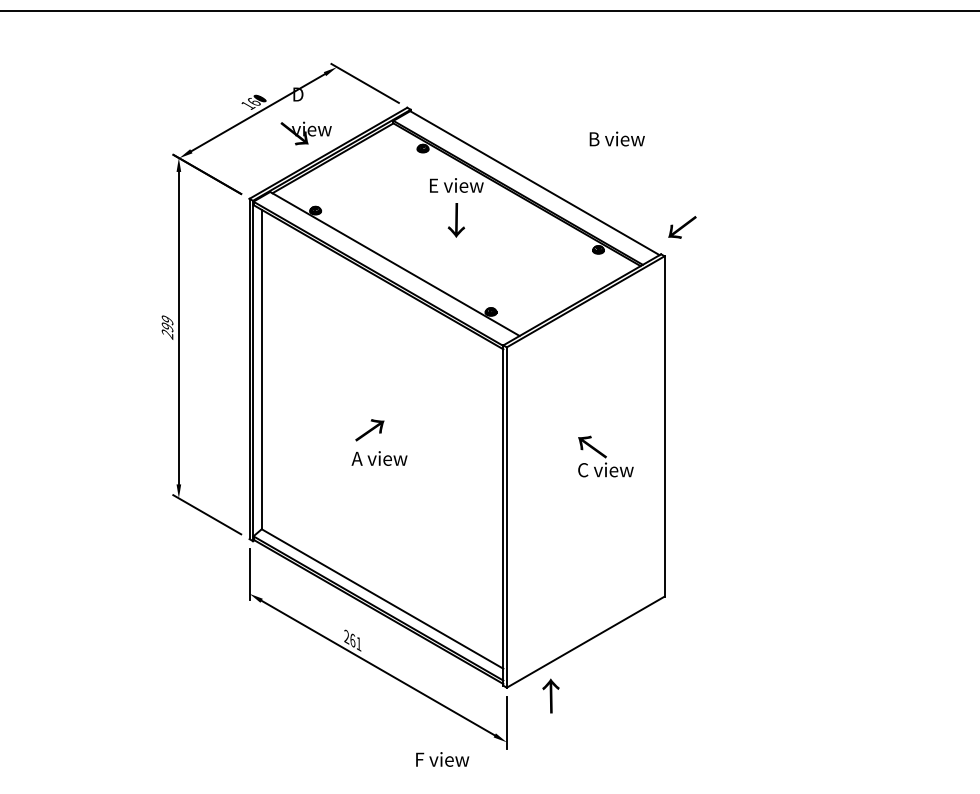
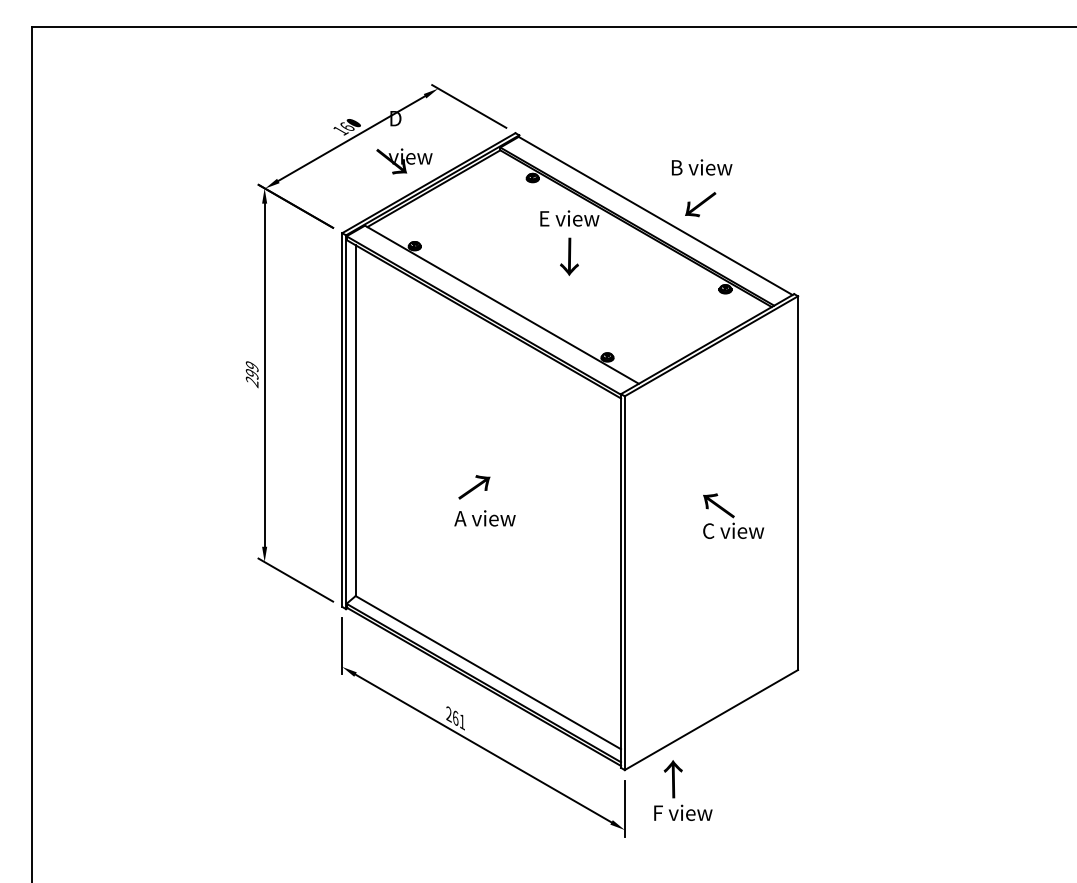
text: (617, 139) -> (702, 167), moved
text: (682, 227) -> (700, 204), moved
text: (442, 759) -> (683, 812), moved

